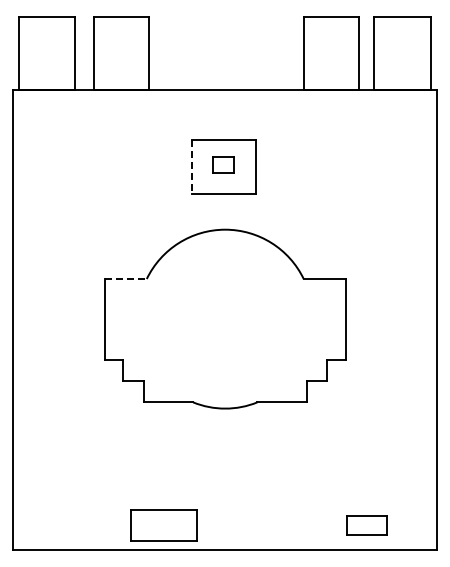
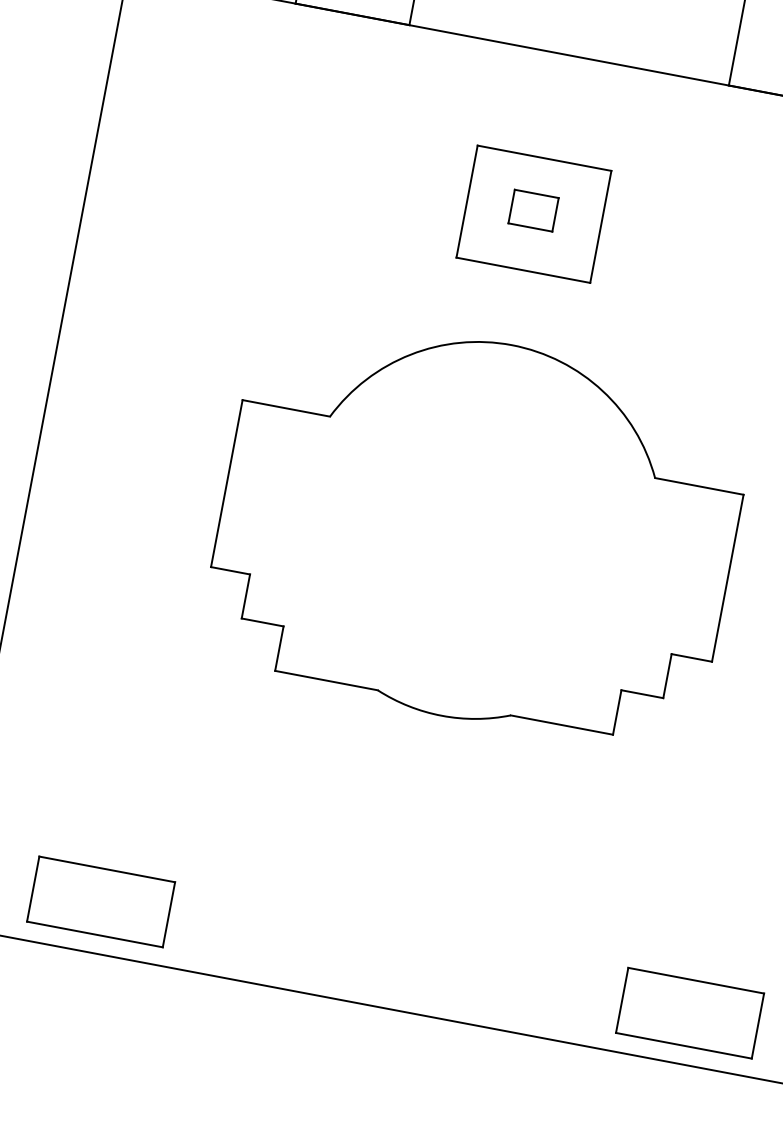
line: (191, 167) -> (466, 203), dashed -> solid
line: (126, 279) -> (287, 409), dashed -> solid
part: (163, 525) -> (100, 901), moved
part: (366, 525) -> (688, 1013), size x1.67

